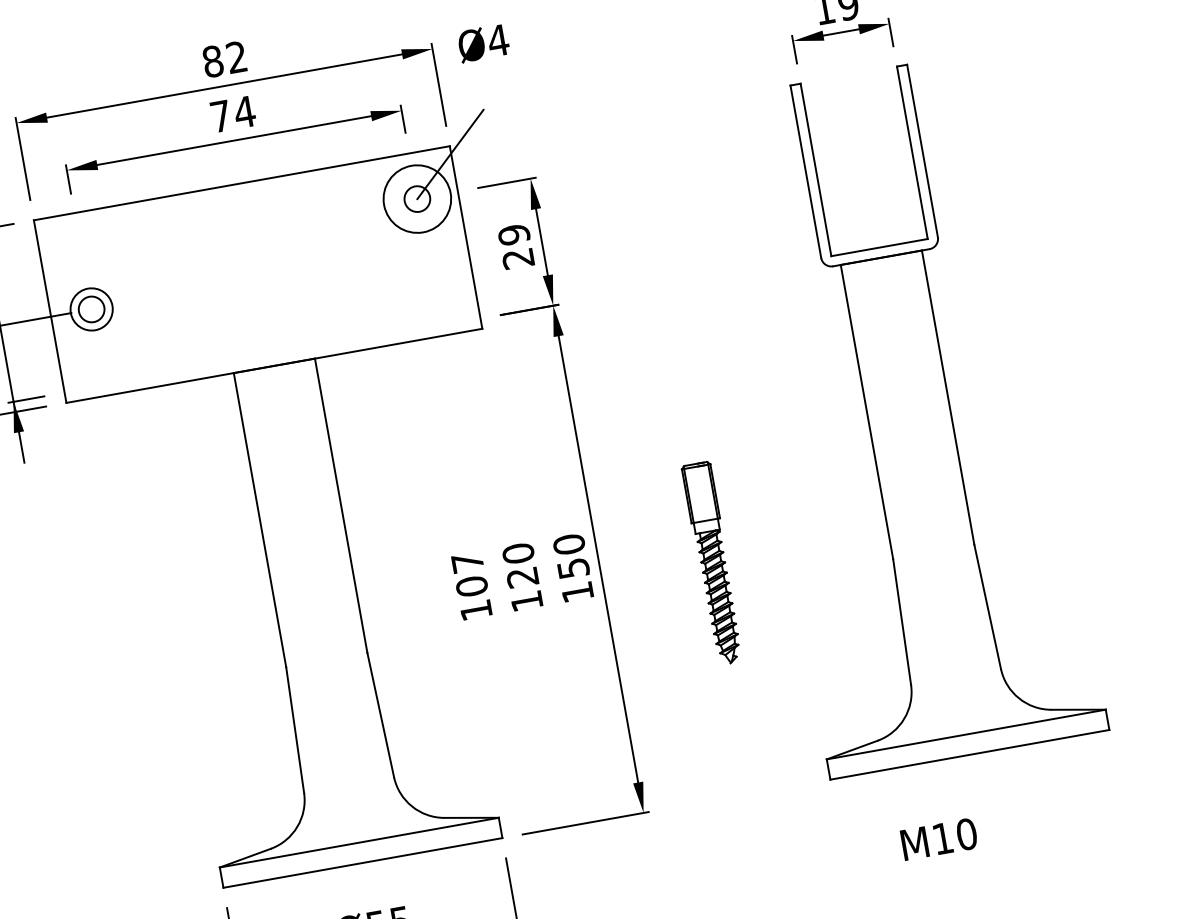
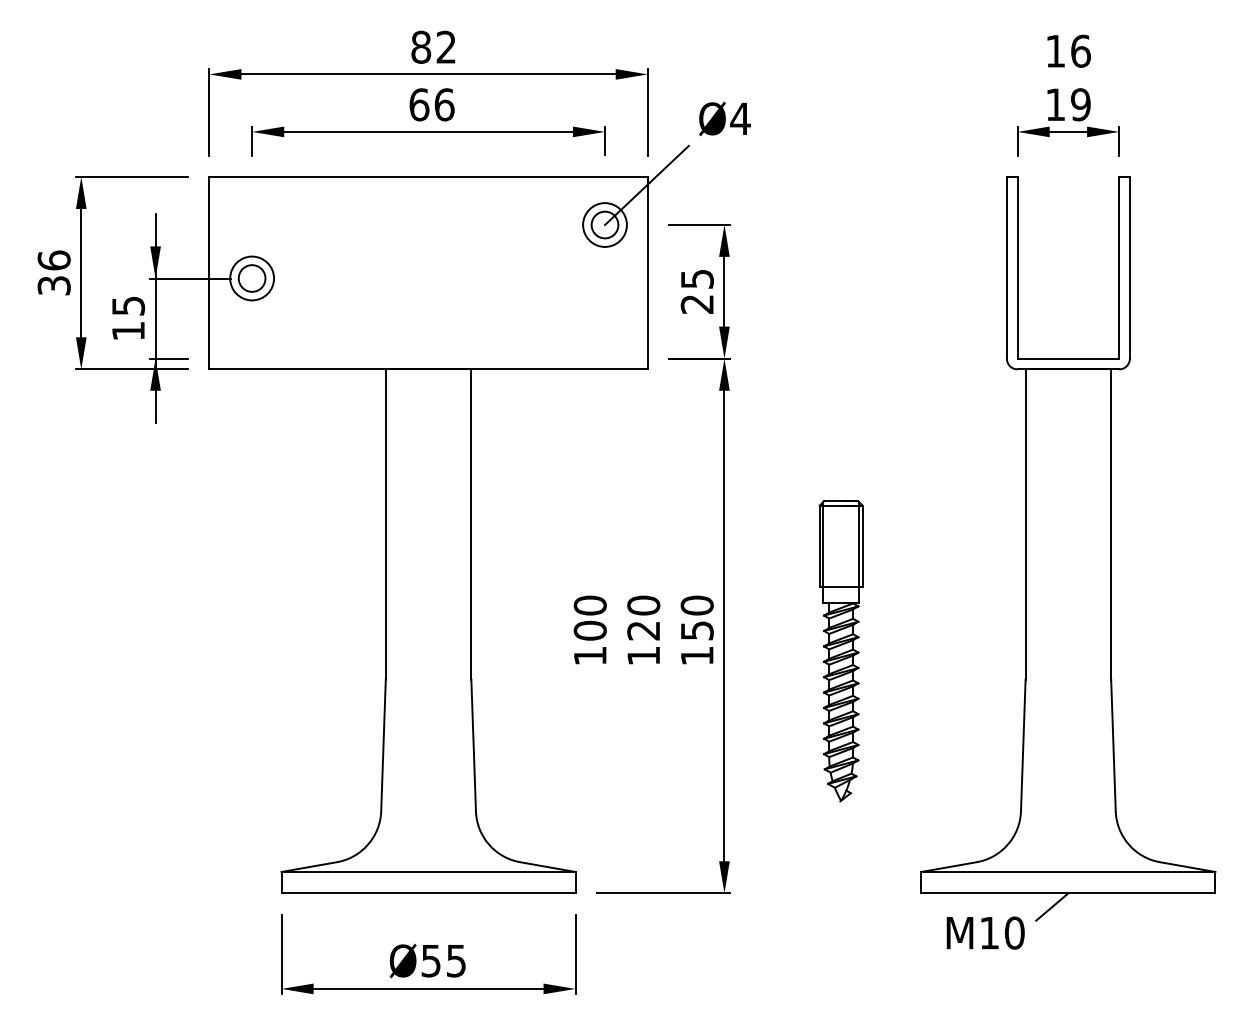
text: (483, 43) -> (724, 118), moved
text: (232, 114) -> (431, 104), 74 -> 66
circle: (416, 198) -> (604, 224), size x0.62
text: (513, 235) -> (696, 279), 29 -> 25
text: (466, 562) -> (589, 605), 107 -> 100
part: (712, 563) -> (840, 651), size x1.43
line: (957, 769) -> (1052, 906), added
text: (938, 838) -> (985, 932), moved

